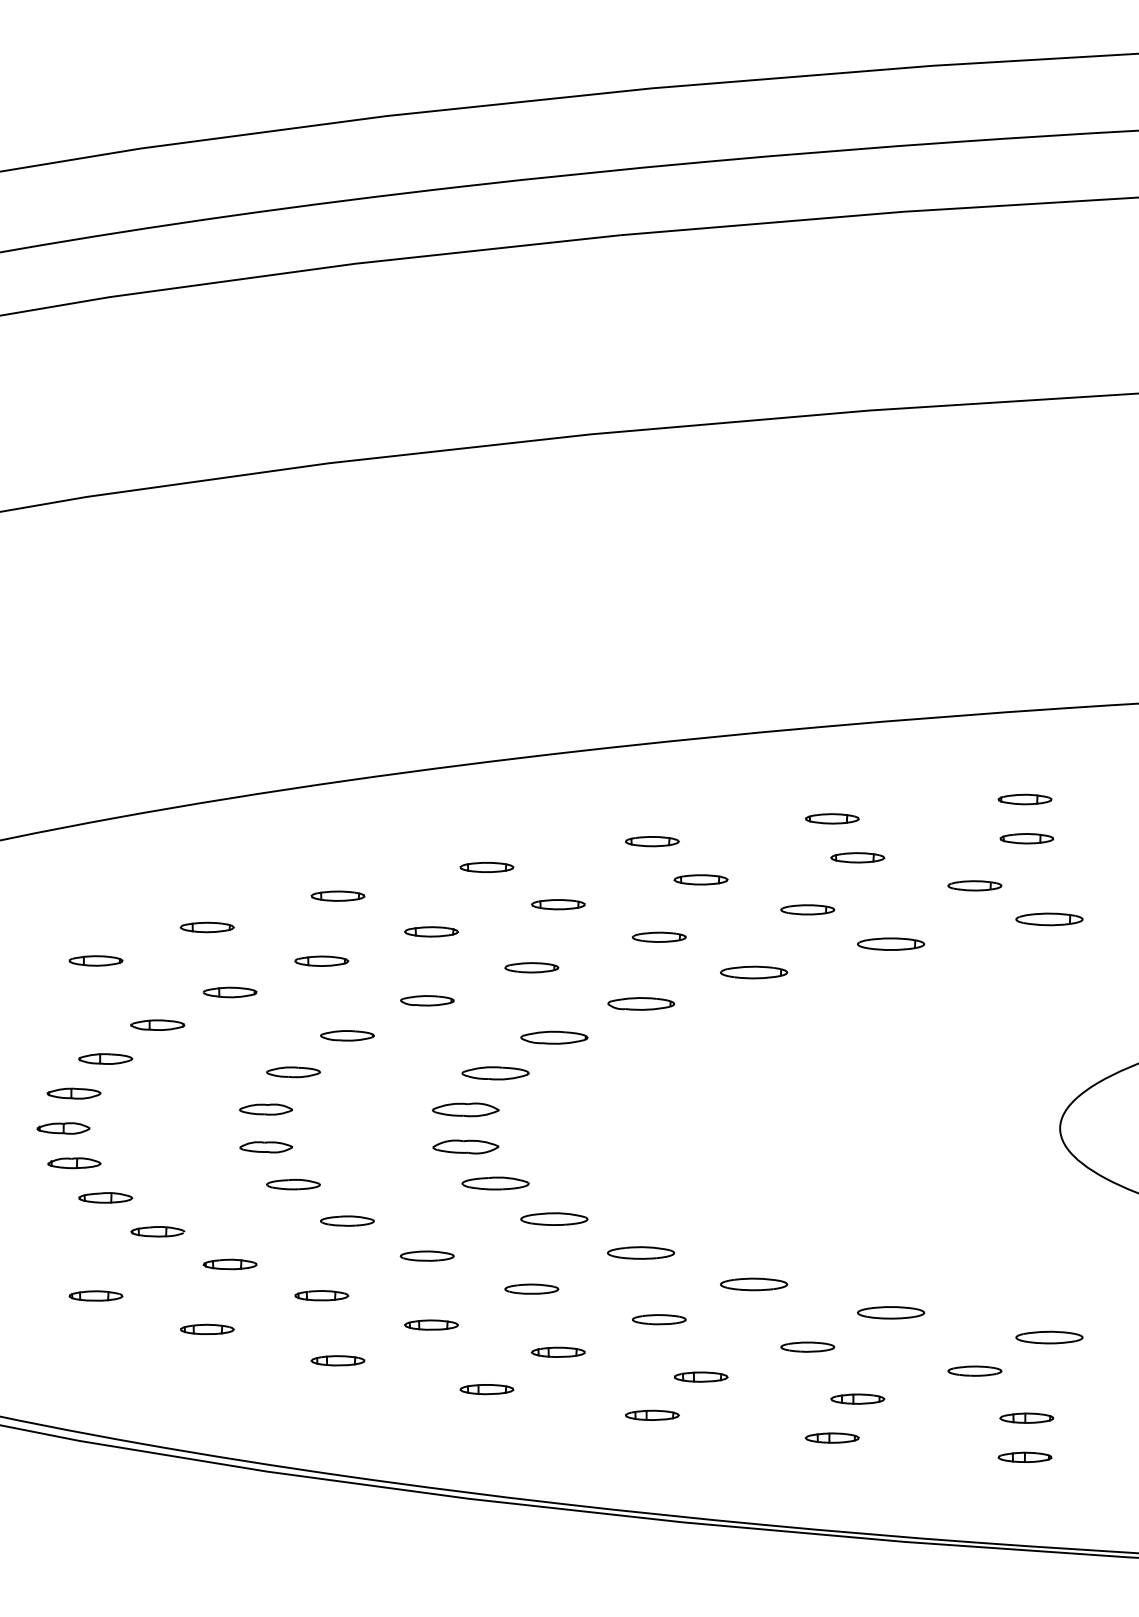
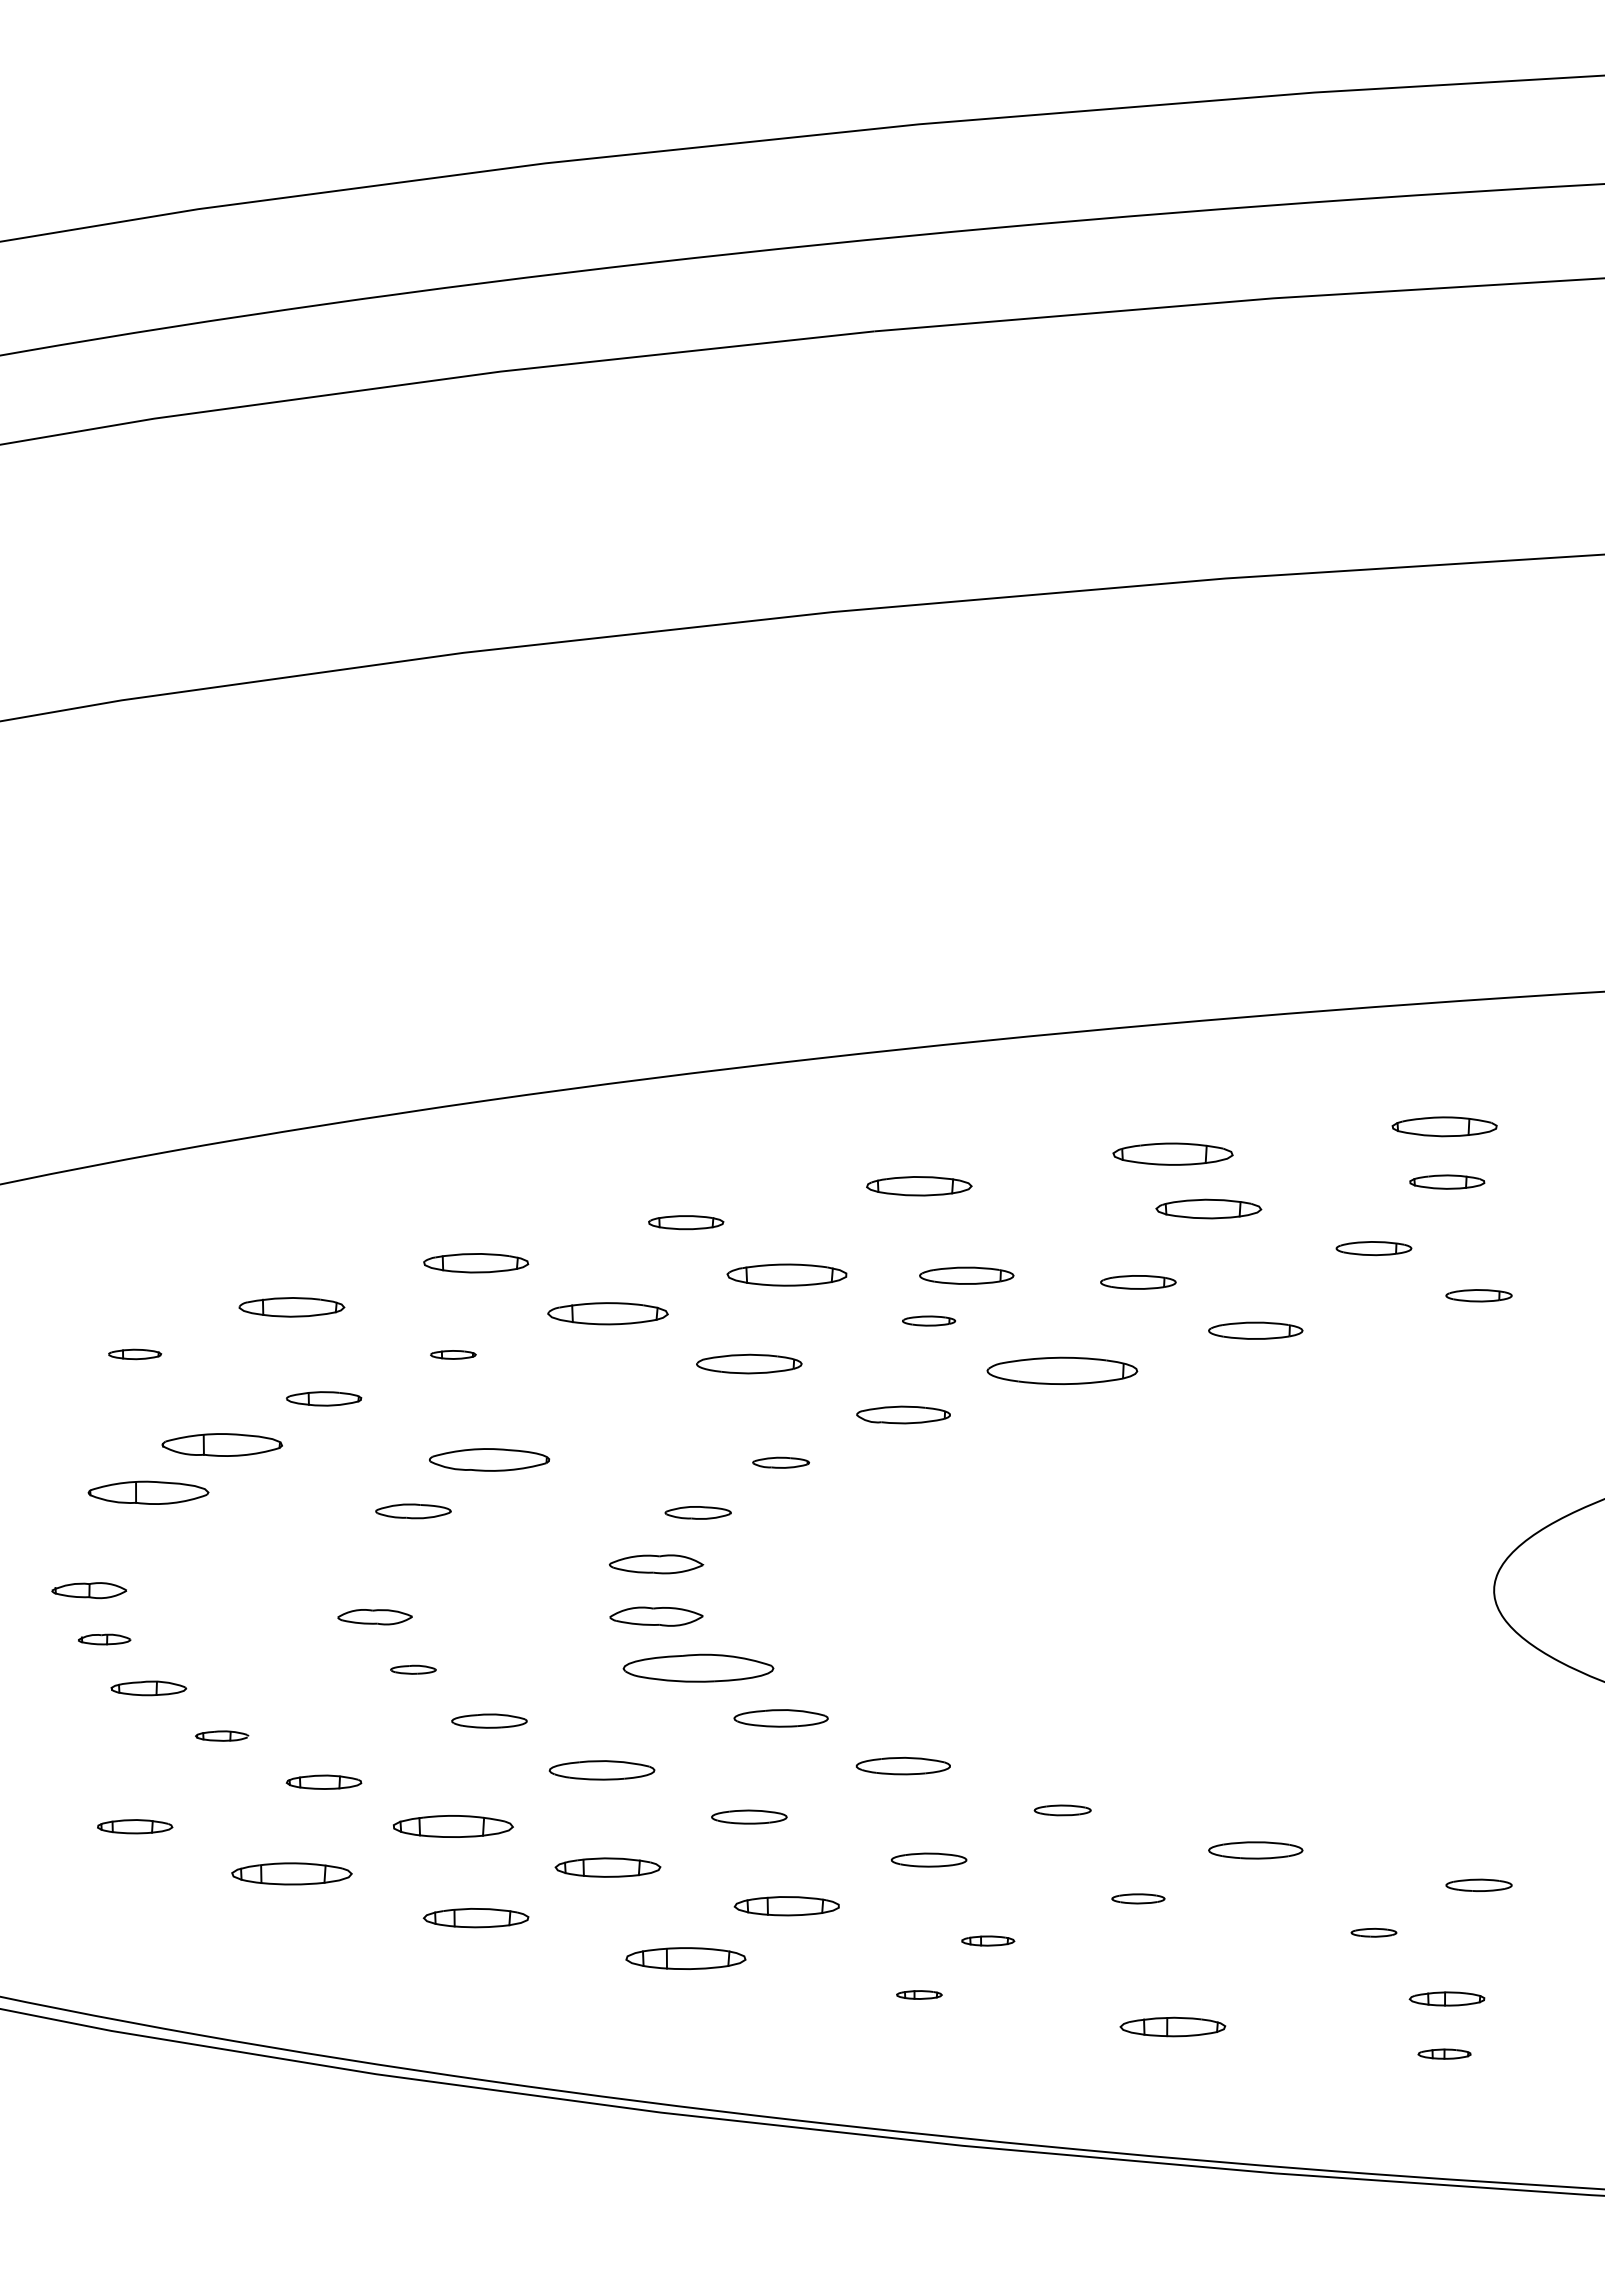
part: (1024, 799) -> (1444, 1126), size x1.4
part: (831, 818) -> (1172, 1153), size x1.6
part: (652, 841) -> (919, 1185), size x1.4
part: (857, 857) -> (1208, 1208), size x1.4
part: (700, 879) -> (987, 1239), removed
part: (338, 895) -> (476, 1262), size x1.4
part: (558, 904) -> (786, 1274), size x1.6
part: (685, 904) -> (966, 1275), added
part: (1049, 919) -> (1478, 1295), size x0.7
part: (206, 926) -> (291, 1306), size x1.4
part: (431, 931) -> (607, 1312), size x1.6
part: (658, 936) -> (928, 1320), size x0.7
part: (95, 961) -> (134, 1354), size x0.7
part: (321, 961) -> (453, 1354), size x0.6
part: (531, 967) -> (749, 1363), size x1.4
part: (753, 972) -> (1062, 1370), size x1.6
part: (426, 1000) -> (601, 1410), removed
part: (157, 1024) -> (221, 1444), size x1.6
part: (347, 1035) -> (489, 1459), size x1.6
part: (553, 1037) -> (780, 1462), size x0.6
part: (105, 1058) -> (148, 1492), size x1.6
part: (495, 1073) -> (697, 1512), size x0.7
part: (74, 1093) -> (104, 1541), removed
part: (265, 1109) -> (374, 1563), removed
part: (74, 1163) -> (104, 1639), size x0.7
part: (495, 1183) -> (697, 1667), size x1.6
part: (293, 1184) -> (413, 1669), size x0.6
part: (157, 1231) -> (221, 1735), size x0.7
part: (426, 1256) -> (601, 1770), size x1.4
part: (753, 1284) -> (1062, 1810), size x0.6
part: (321, 1295) -> (453, 1825), size x1.6
part: (431, 1324) -> (607, 1867), size x1.4
part: (206, 1329) -> (291, 1873), size x1.6
part: (1049, 1337) -> (1478, 1885), size x0.7
part: (807, 1346) -> (1138, 1898), size x0.7
part: (558, 1351) -> (786, 1905), size x1.4
part: (337, 1360) -> (475, 1917), size x1.4
part: (974, 1371) -> (1373, 1932), size x0.6
part: (701, 1376) -> (988, 1940), size x0.7
part: (487, 1389) -> (686, 1958), size x1.6
part: (857, 1398) -> (1208, 1971), removed
part: (652, 1415) -> (919, 1994), size x0.6
part: (831, 1437) -> (1172, 2026), size x1.4
part: (1024, 1456) -> (1444, 2053), size x0.7

